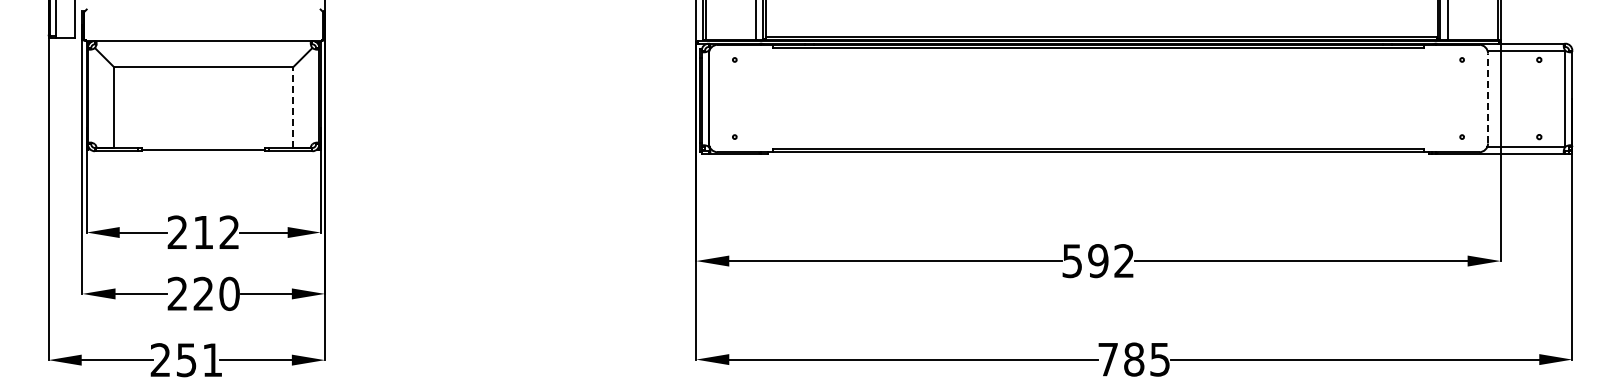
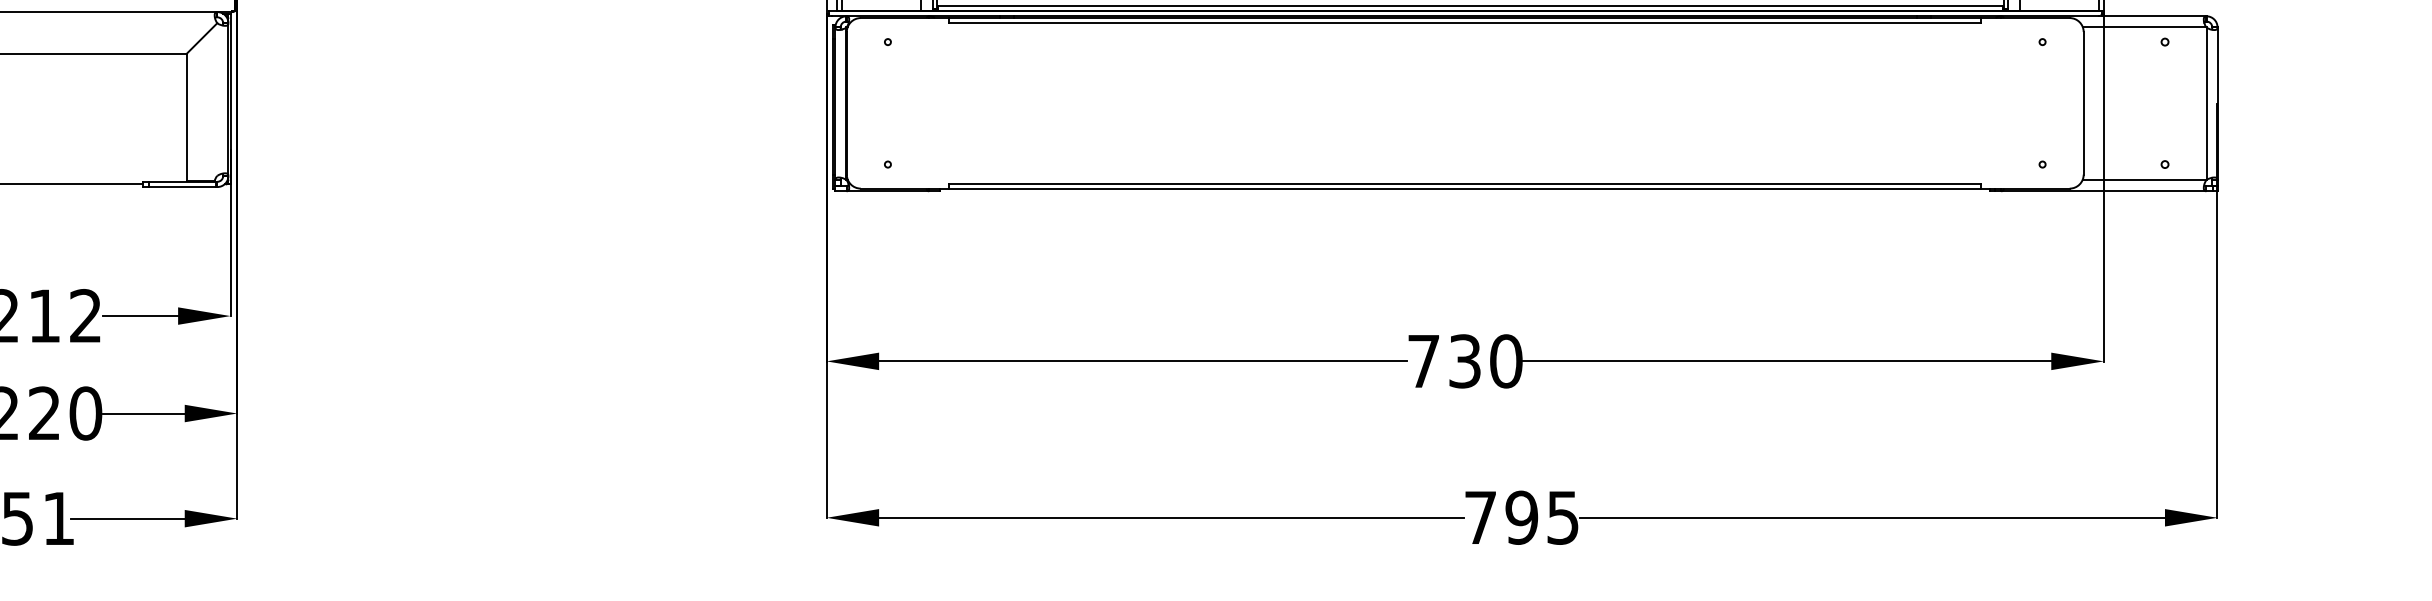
line: (1488, 98) -> (2084, 103), dashed -> solid
line: (293, 107) -> (187, 117), dashed -> solid
text: (1098, 261) -> (1465, 362), 592 -> 730
text: (1133, 359) -> (1520, 517), 785 -> 795

